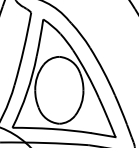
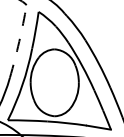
arc: (23, 49) -> (18, 42), solid -> dashed

